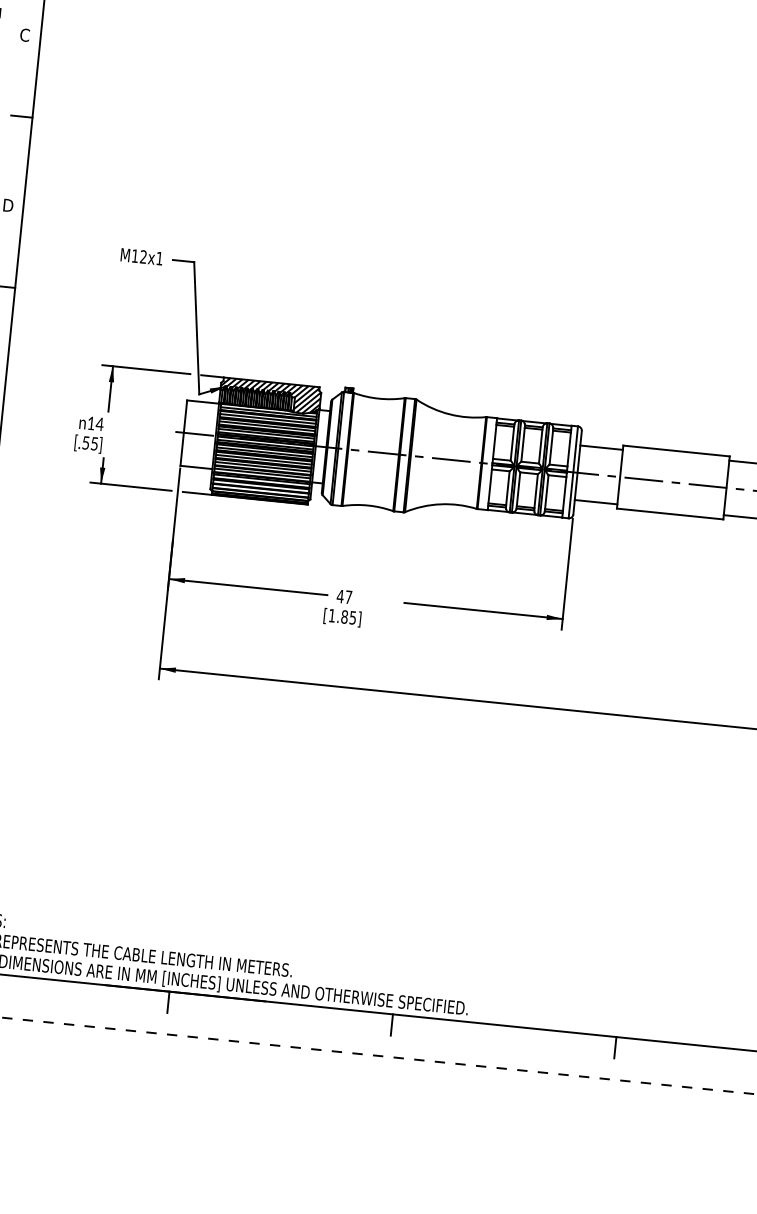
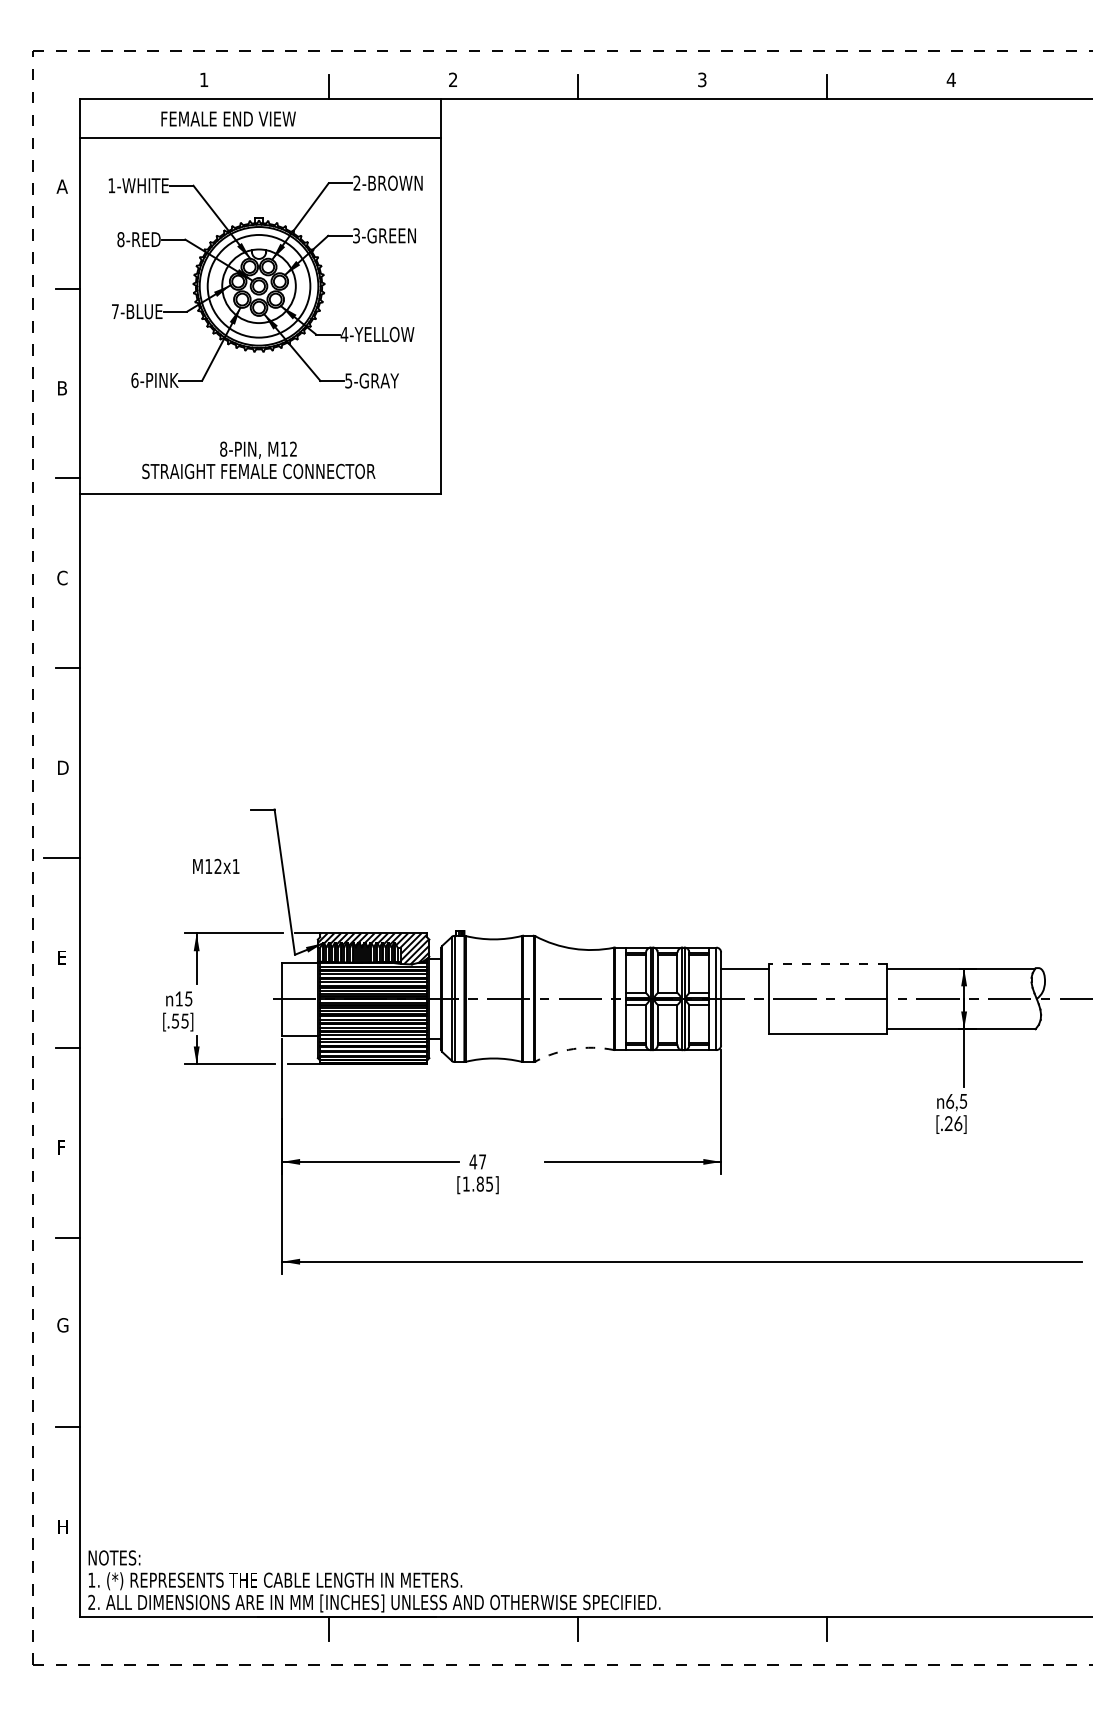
text: (142, 255) -> (216, 865), moved
text: (99, 423) -> (188, 998), 14 -> 15
line: (676, 450) -> (827, 963), solid -> dashed
line: (595, 502) -> (744, 1029), removed
arc: (440, 504) -> (573, 1049), solid -> dashed

